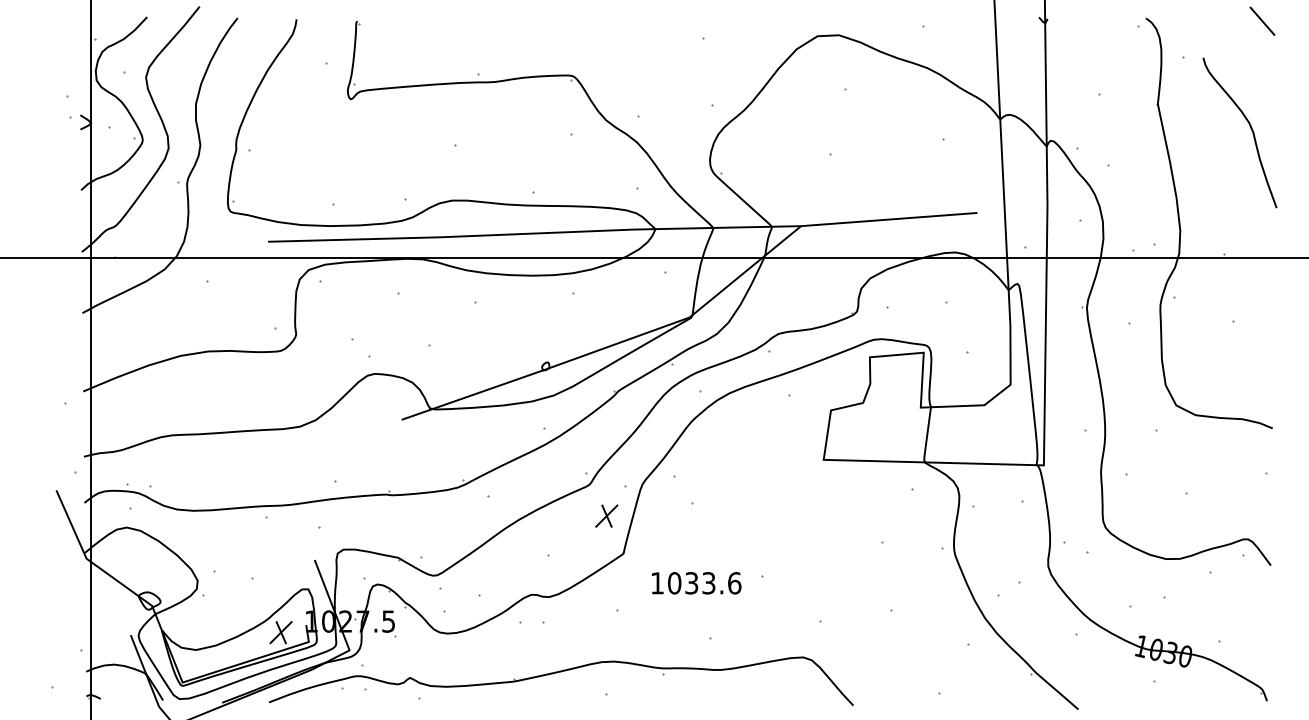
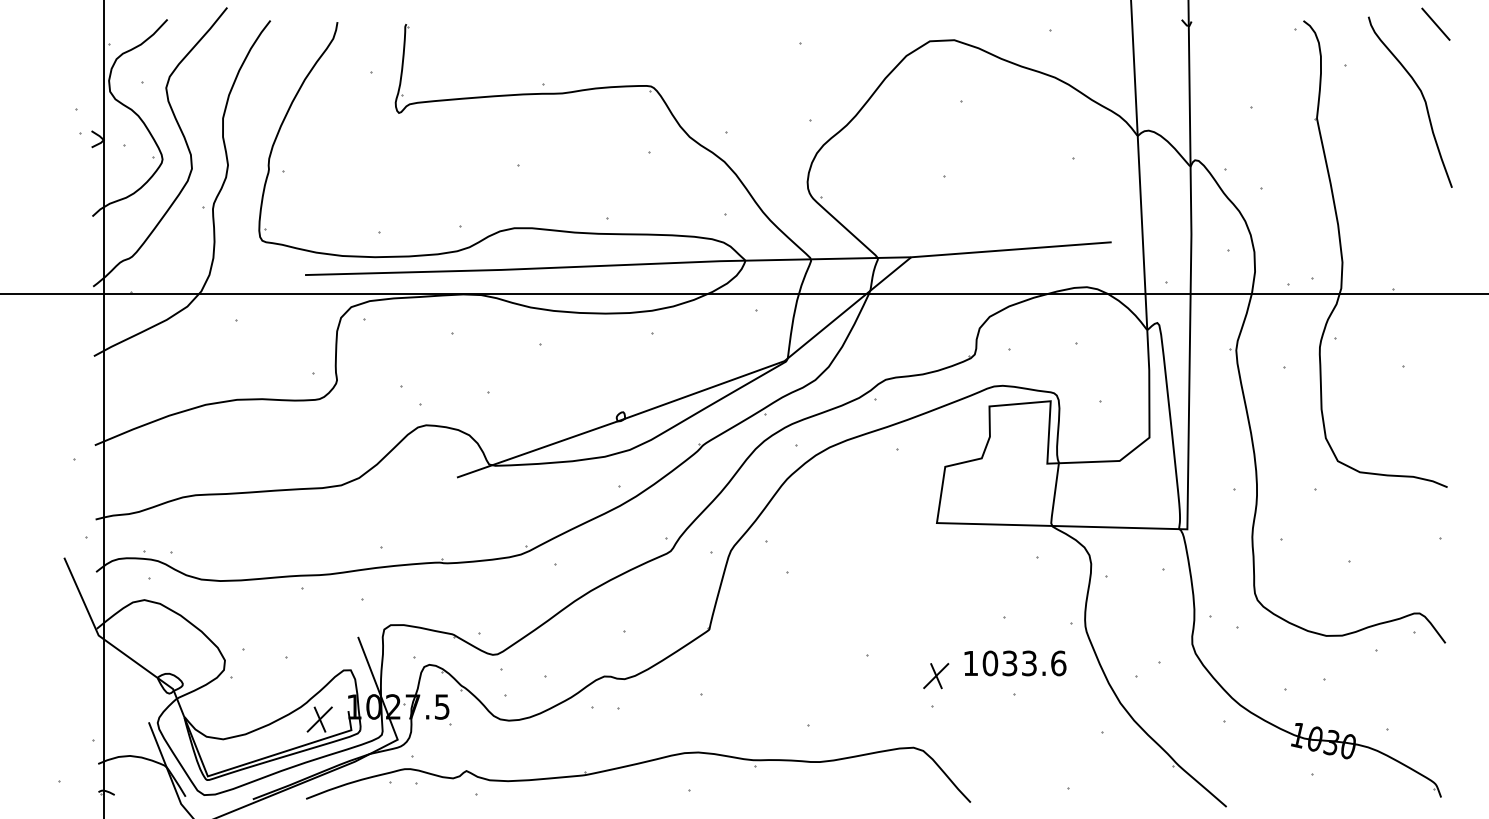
curve: (1249, 126) -> (1421, 95), moved
part: (607, 516) -> (936, 676), moved
text: (696, 583) -> (1015, 663), moved

